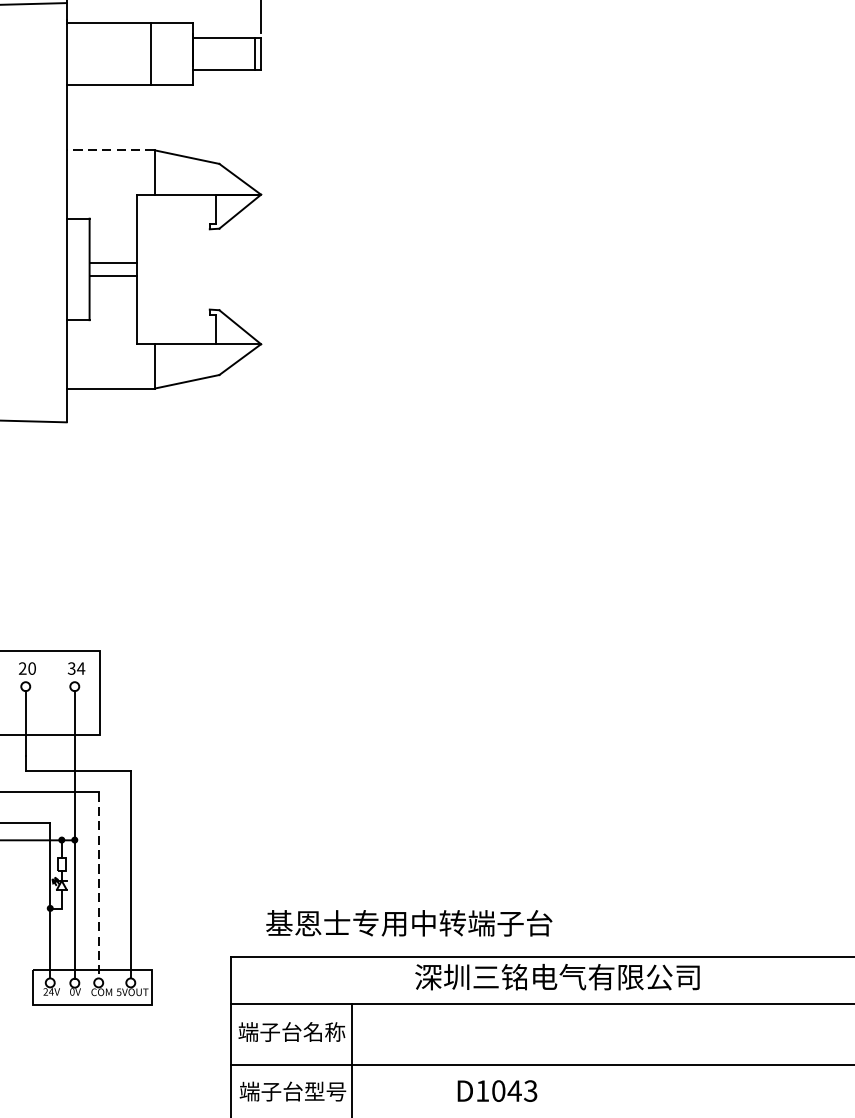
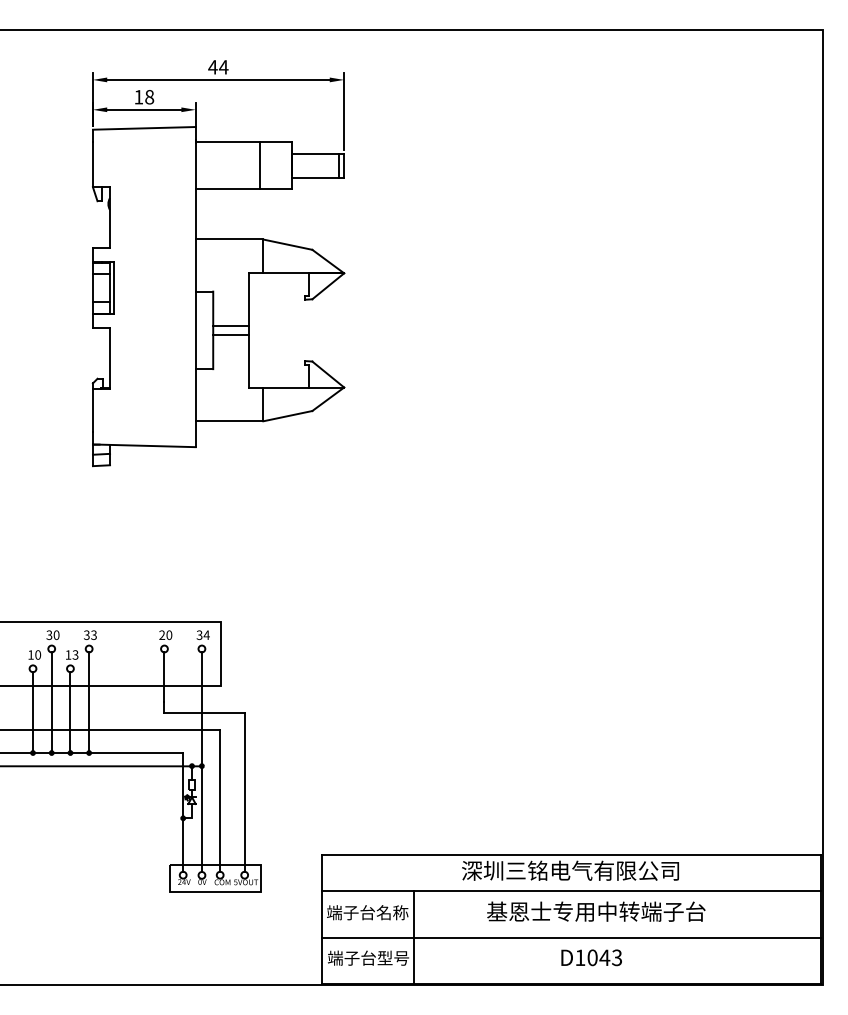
line: (110, 150) -> (229, 239), dashed -> solid
line: (99, 886) -> (220, 801), dashed -> solid
text: (409, 923) -> (596, 911), moved
text: (497, 1090) -> (591, 957), moved

